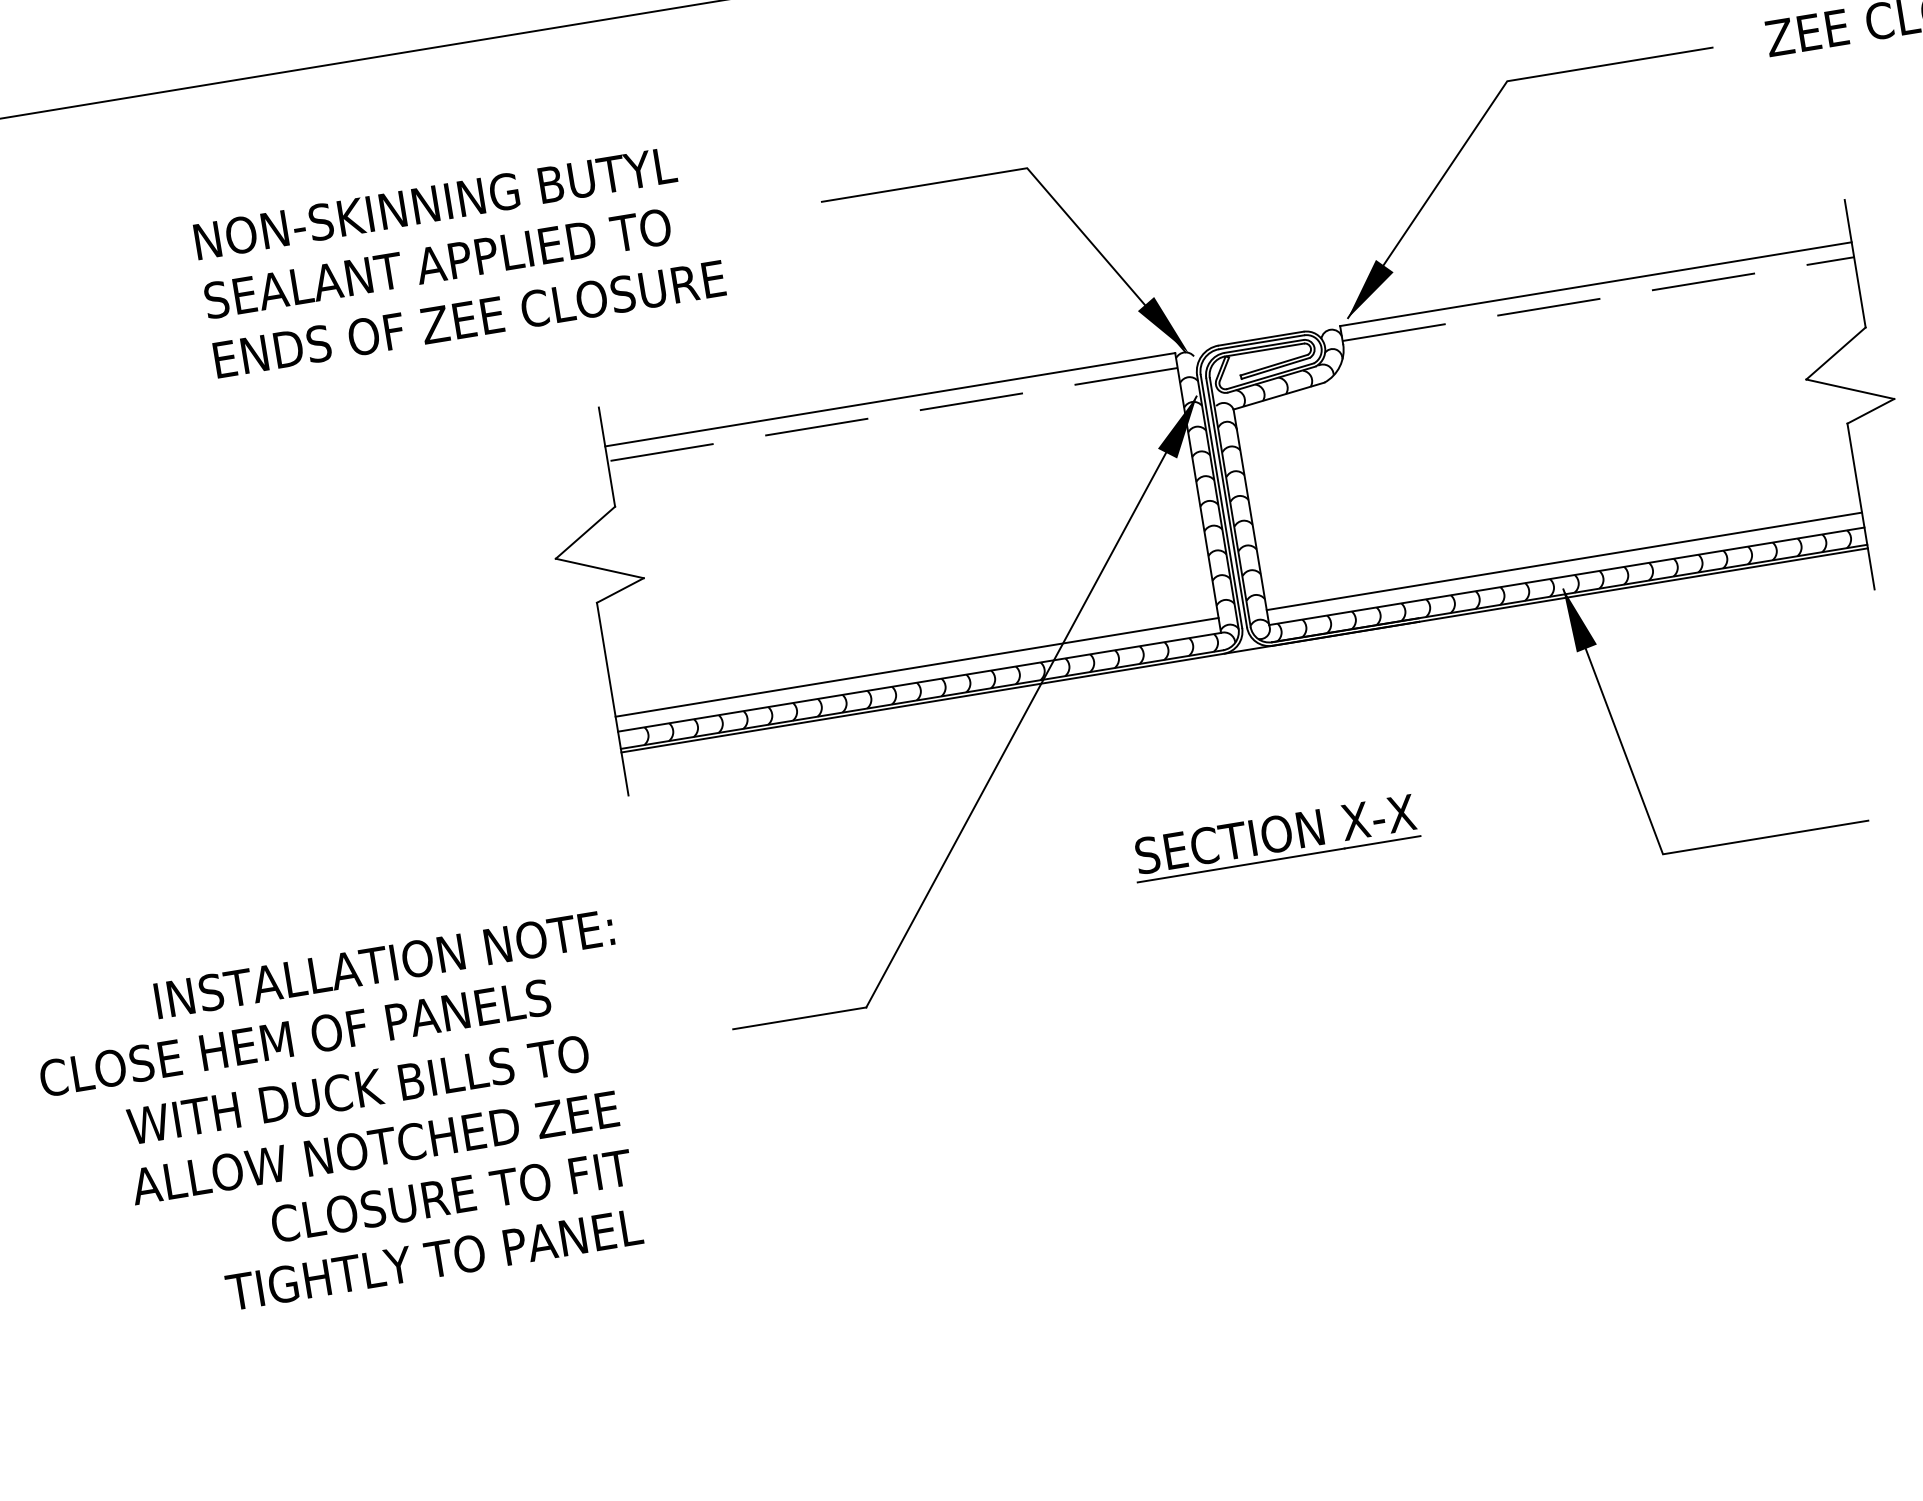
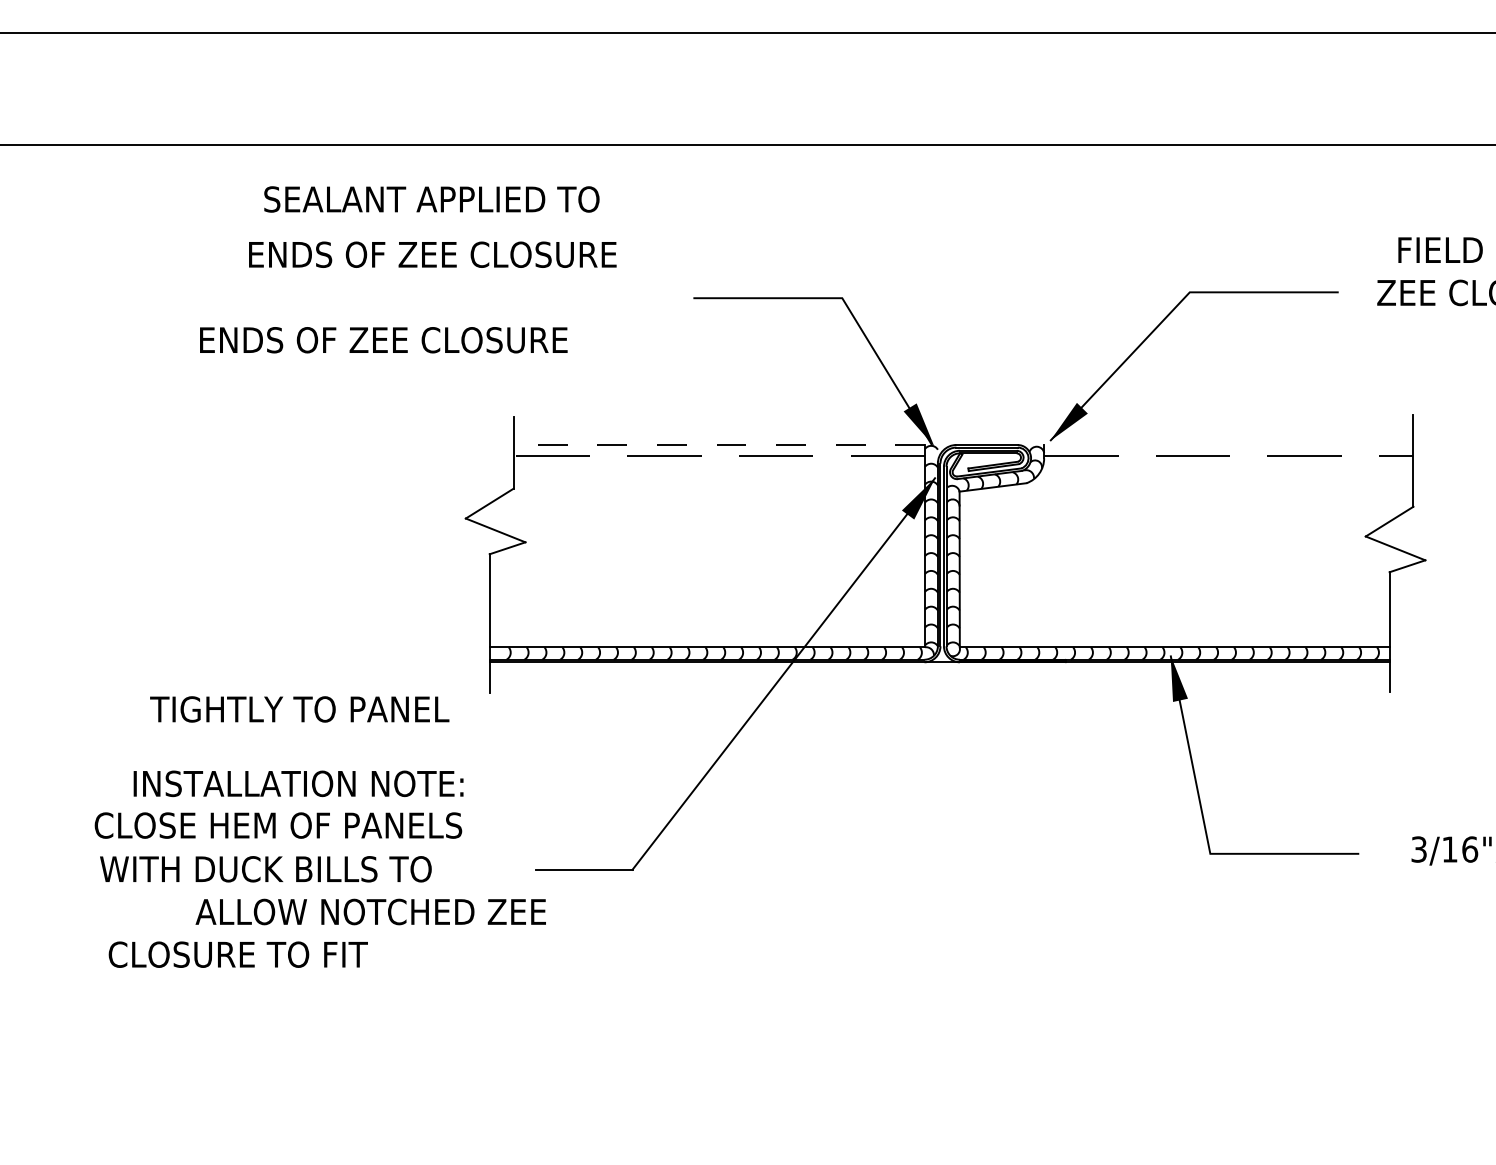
text: (452, 200) -> (434, 254), NON-SKINNING BUTYL -> ENDS OF ZEE CLOSURE
text: (437, 263) -> (431, 199), moved
line: (1595, 284) -> (1228, 445), removed
text: (469, 319) -> (383, 340), moved
line: (890, 400) -> (719, 445), solid -> dashed
line: (1564, 561) -> (1174, 636), removed
line: (917, 667) -> (707, 636), removed
part: (1275, 837) -> (939, 797), removed
text: (295, 1037) -> (278, 825), moved
text: (374, 1147) -> (370, 911), moved
text: (450, 1196) -> (237, 954), moved
text: (434, 1259) -> (299, 709), moved

